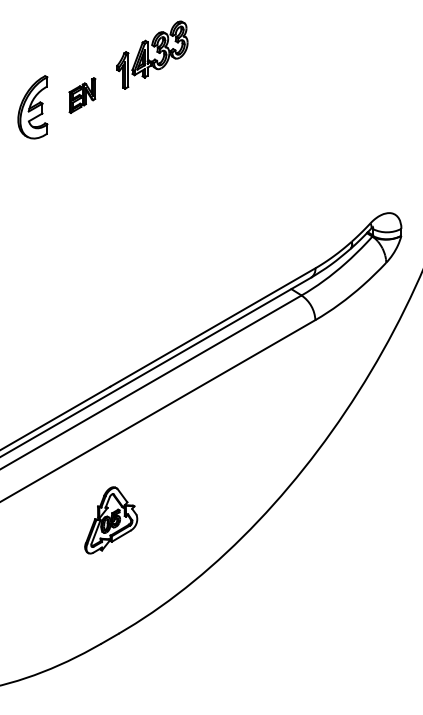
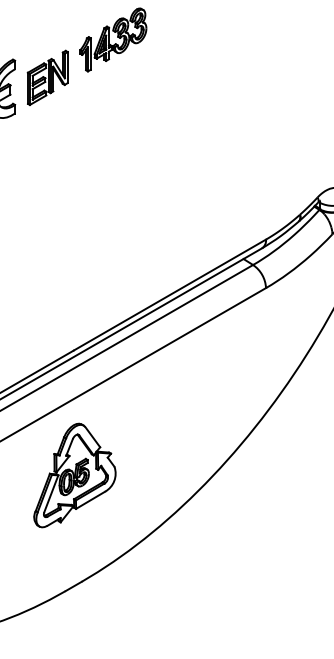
part: (82, 95) -> (47, 77), size x1.67
part: (110, 520) -> (74, 475), size x1.67

